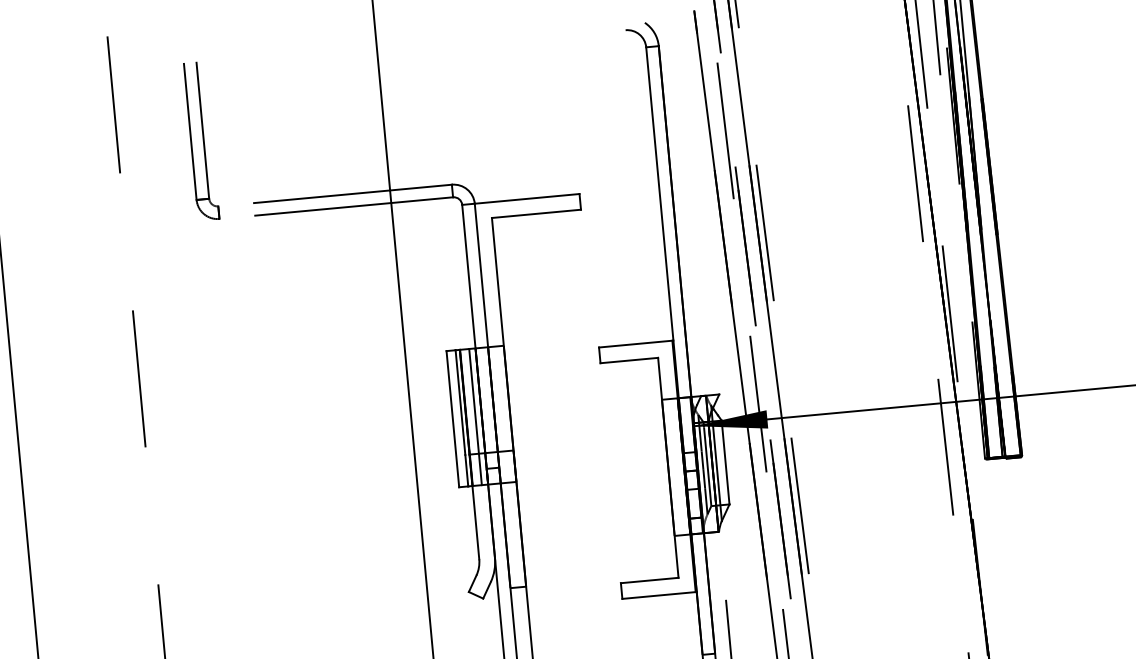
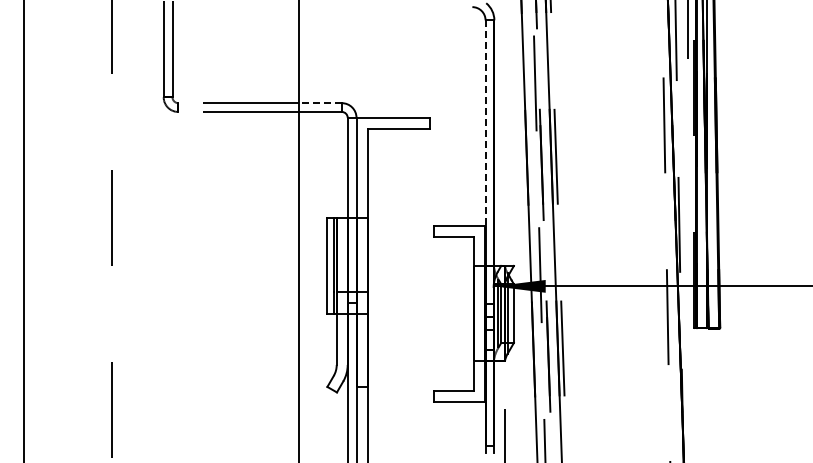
line: (421, 188) -> (320, 103), solid -> dashed
line: (659, 193) -> (485, 122), solid -> dashed
line: (475, 416) -> (343, 265), removed

